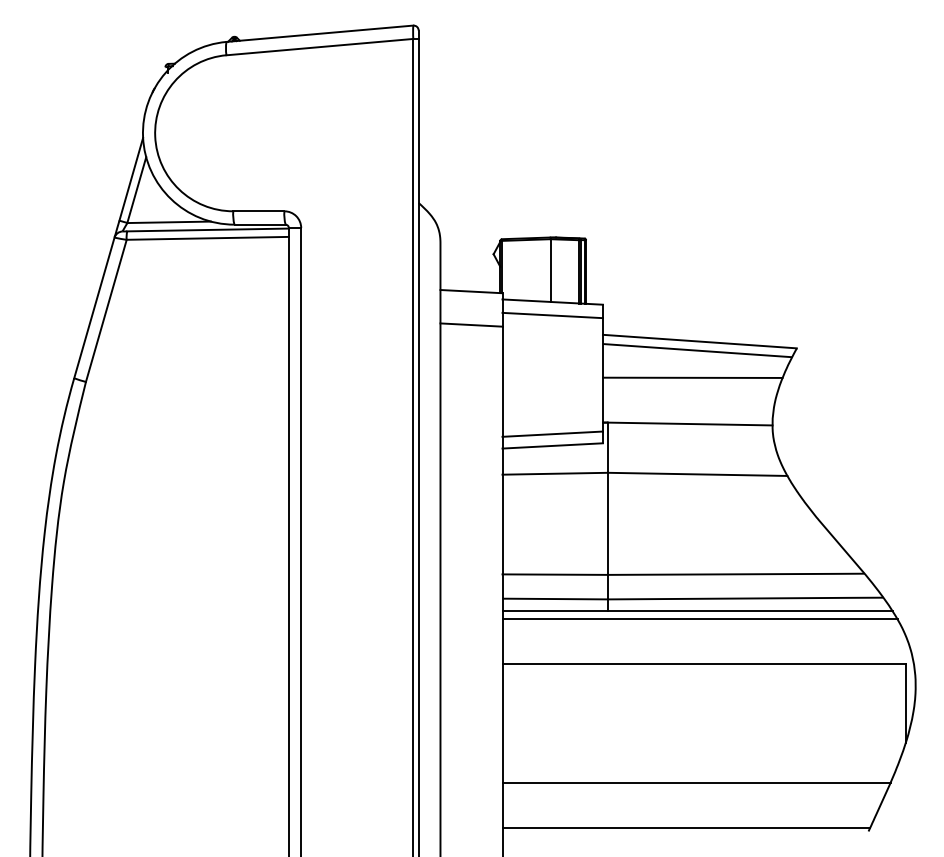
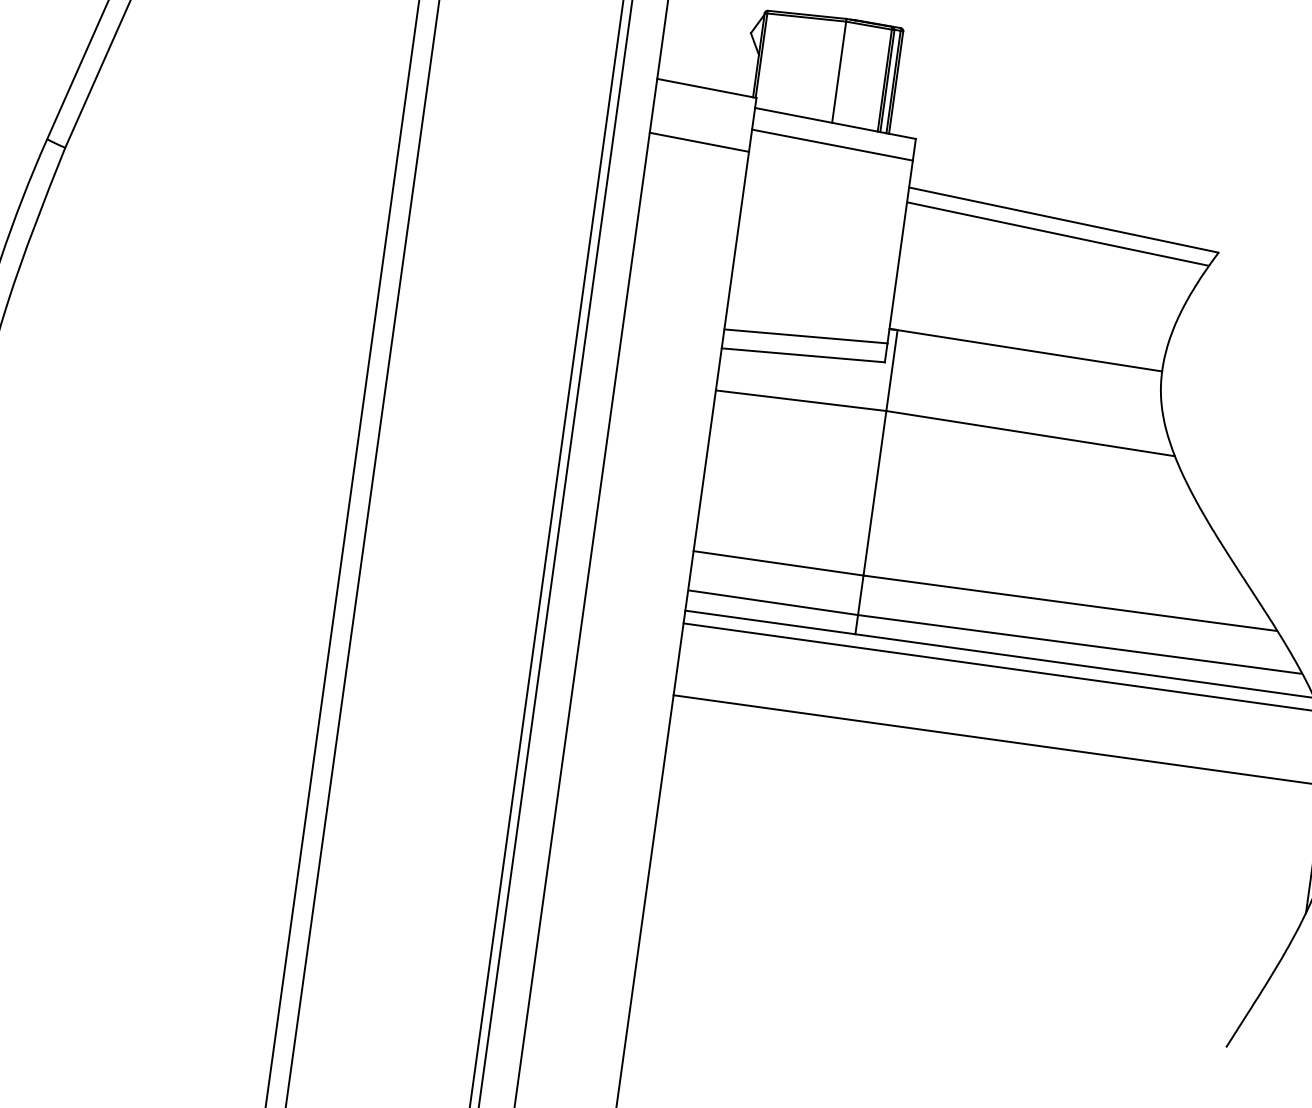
line: (692, 377) -> (1043, 276), removed
line: (696, 782) -> (959, 929), removed
line: (686, 827) -> (933, 1000), removed

